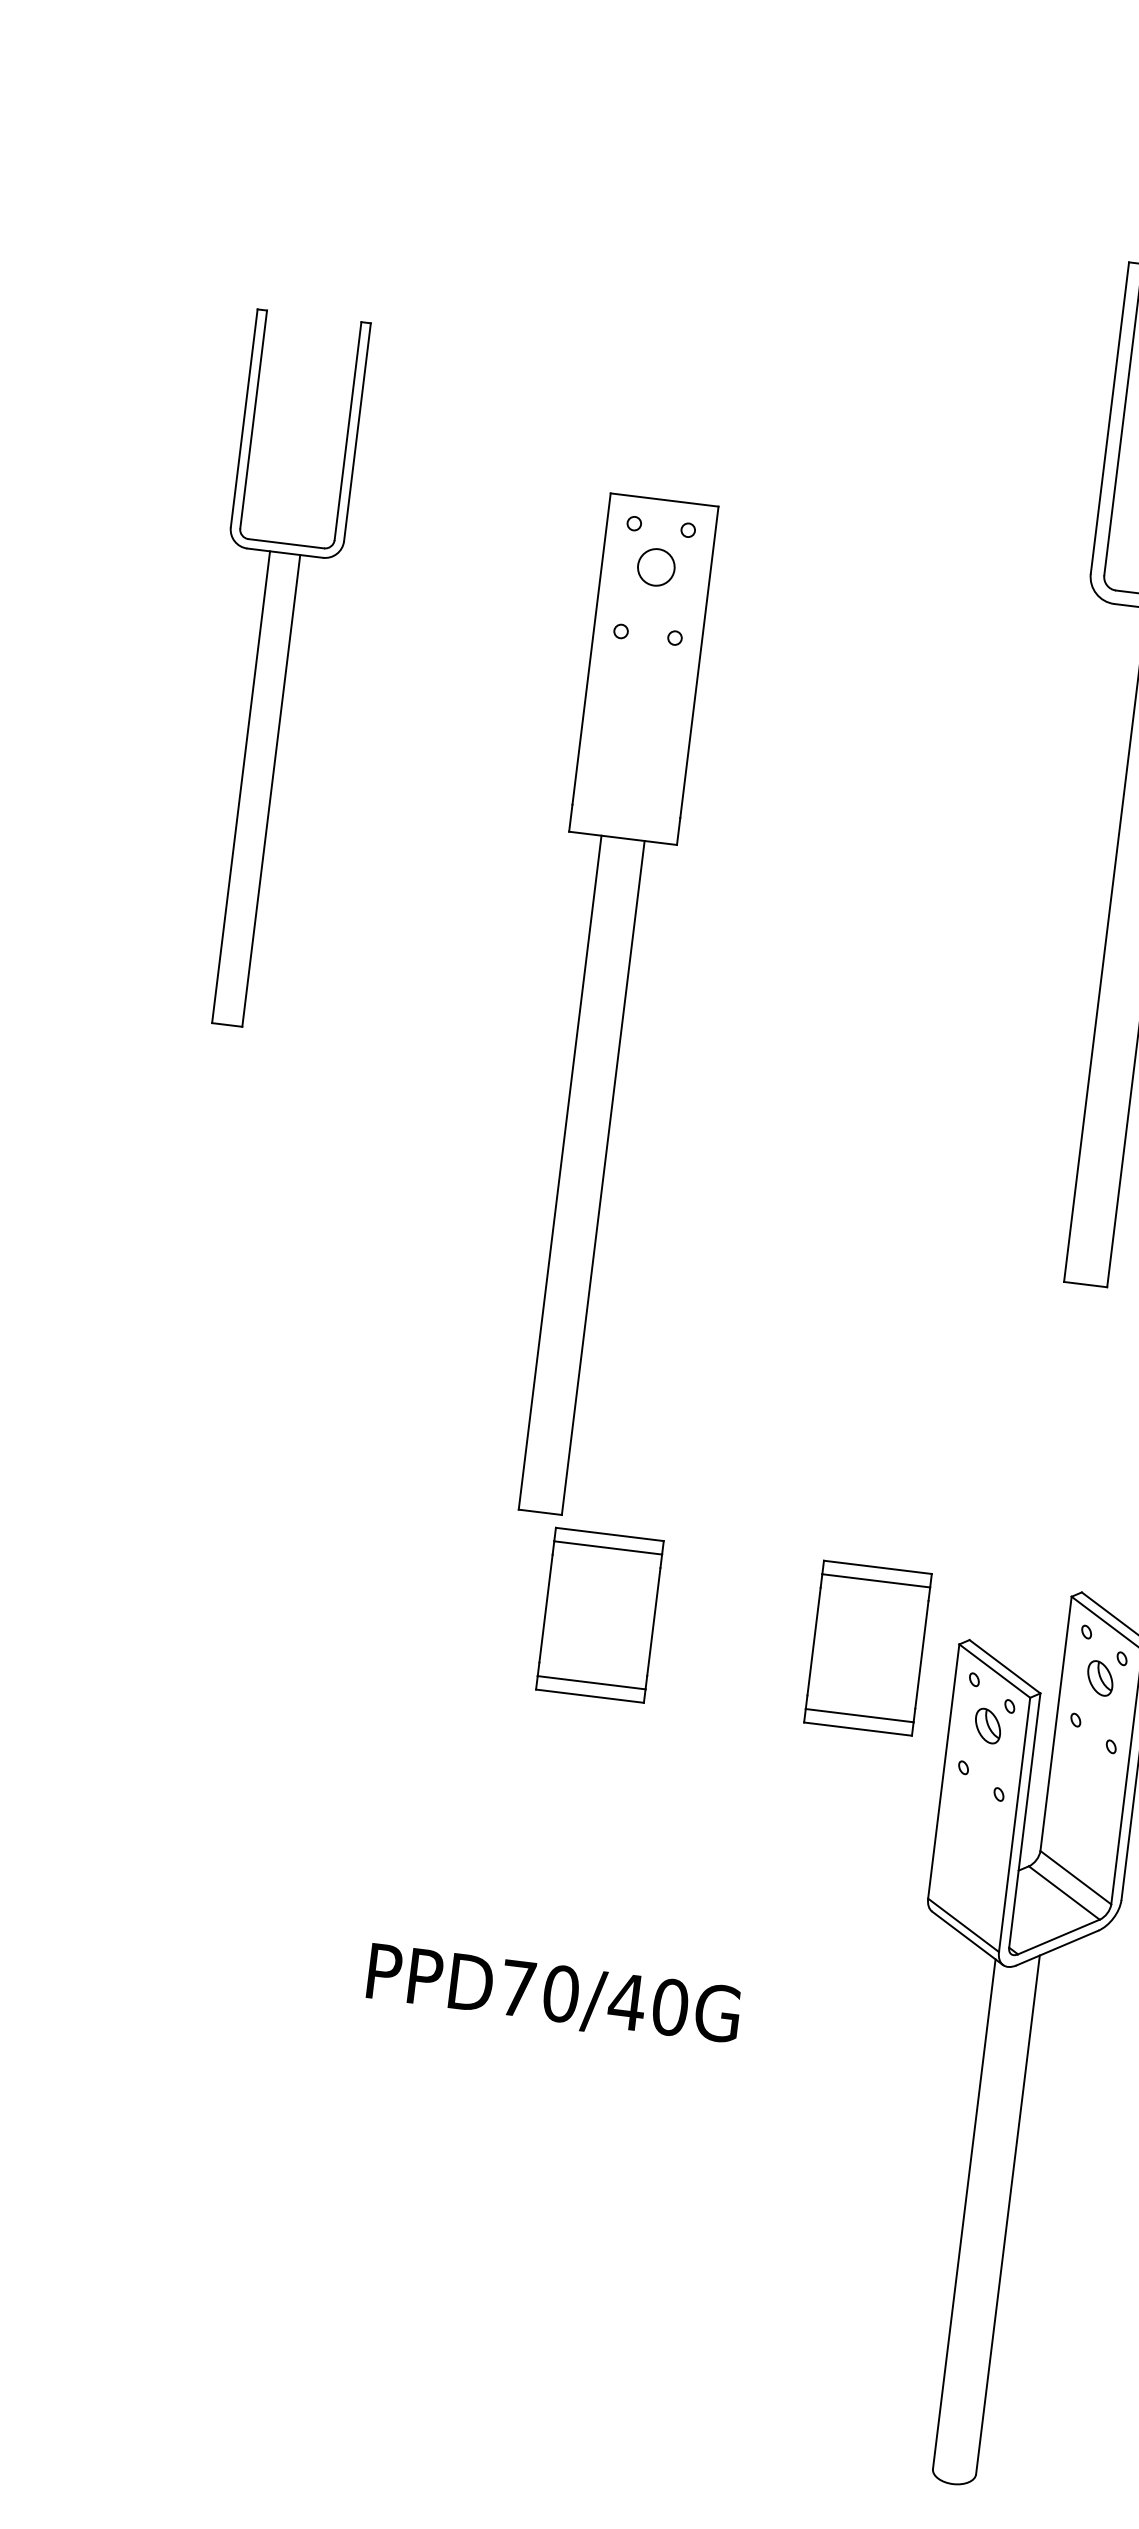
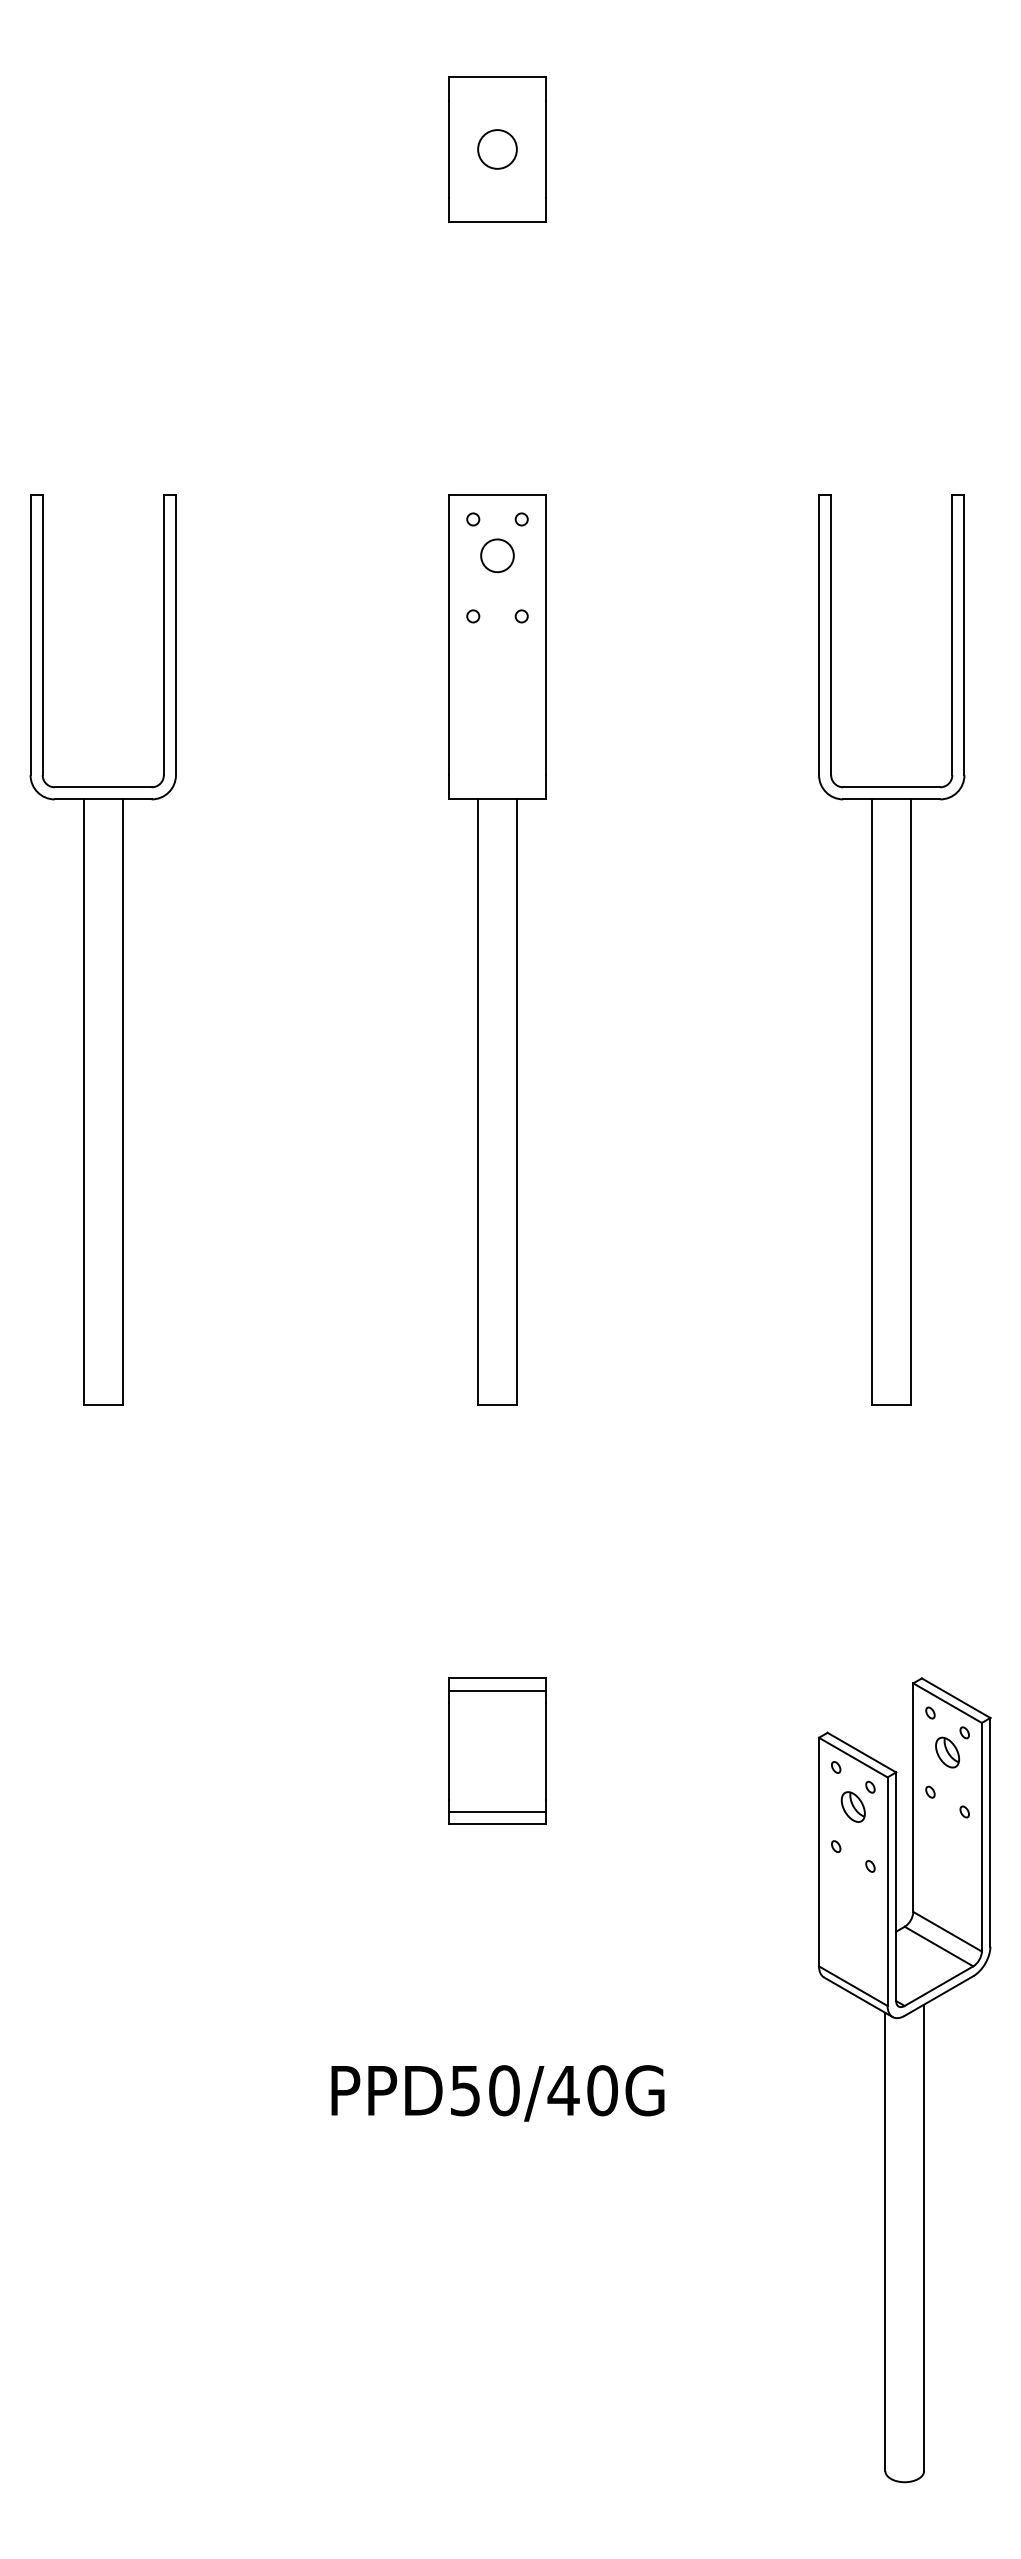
part: (270, 669) -> (102, 949), size x1.43
part: (602, 1005) -> (497, 949), moved
part: (868, 1647) -> (738, 1750), removed
text: (517, 1989) -> (465, 2091), PPD70/40G -> PPD50/40G

